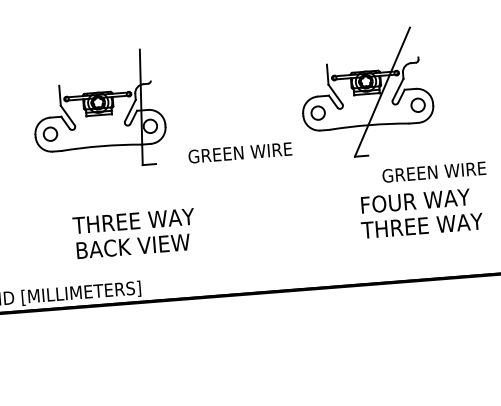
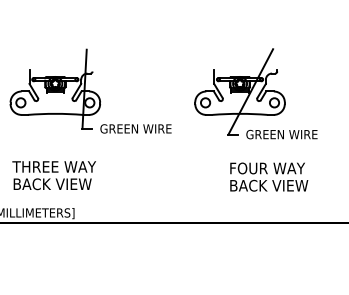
text: (239, 152) -> (135, 128), moved
text: (433, 172) -> (281, 134), moved
text: (421, 225) -> (270, 185), THREE WAY -> BACK VIEW
text: (133, 233) -> (53, 175), moved

